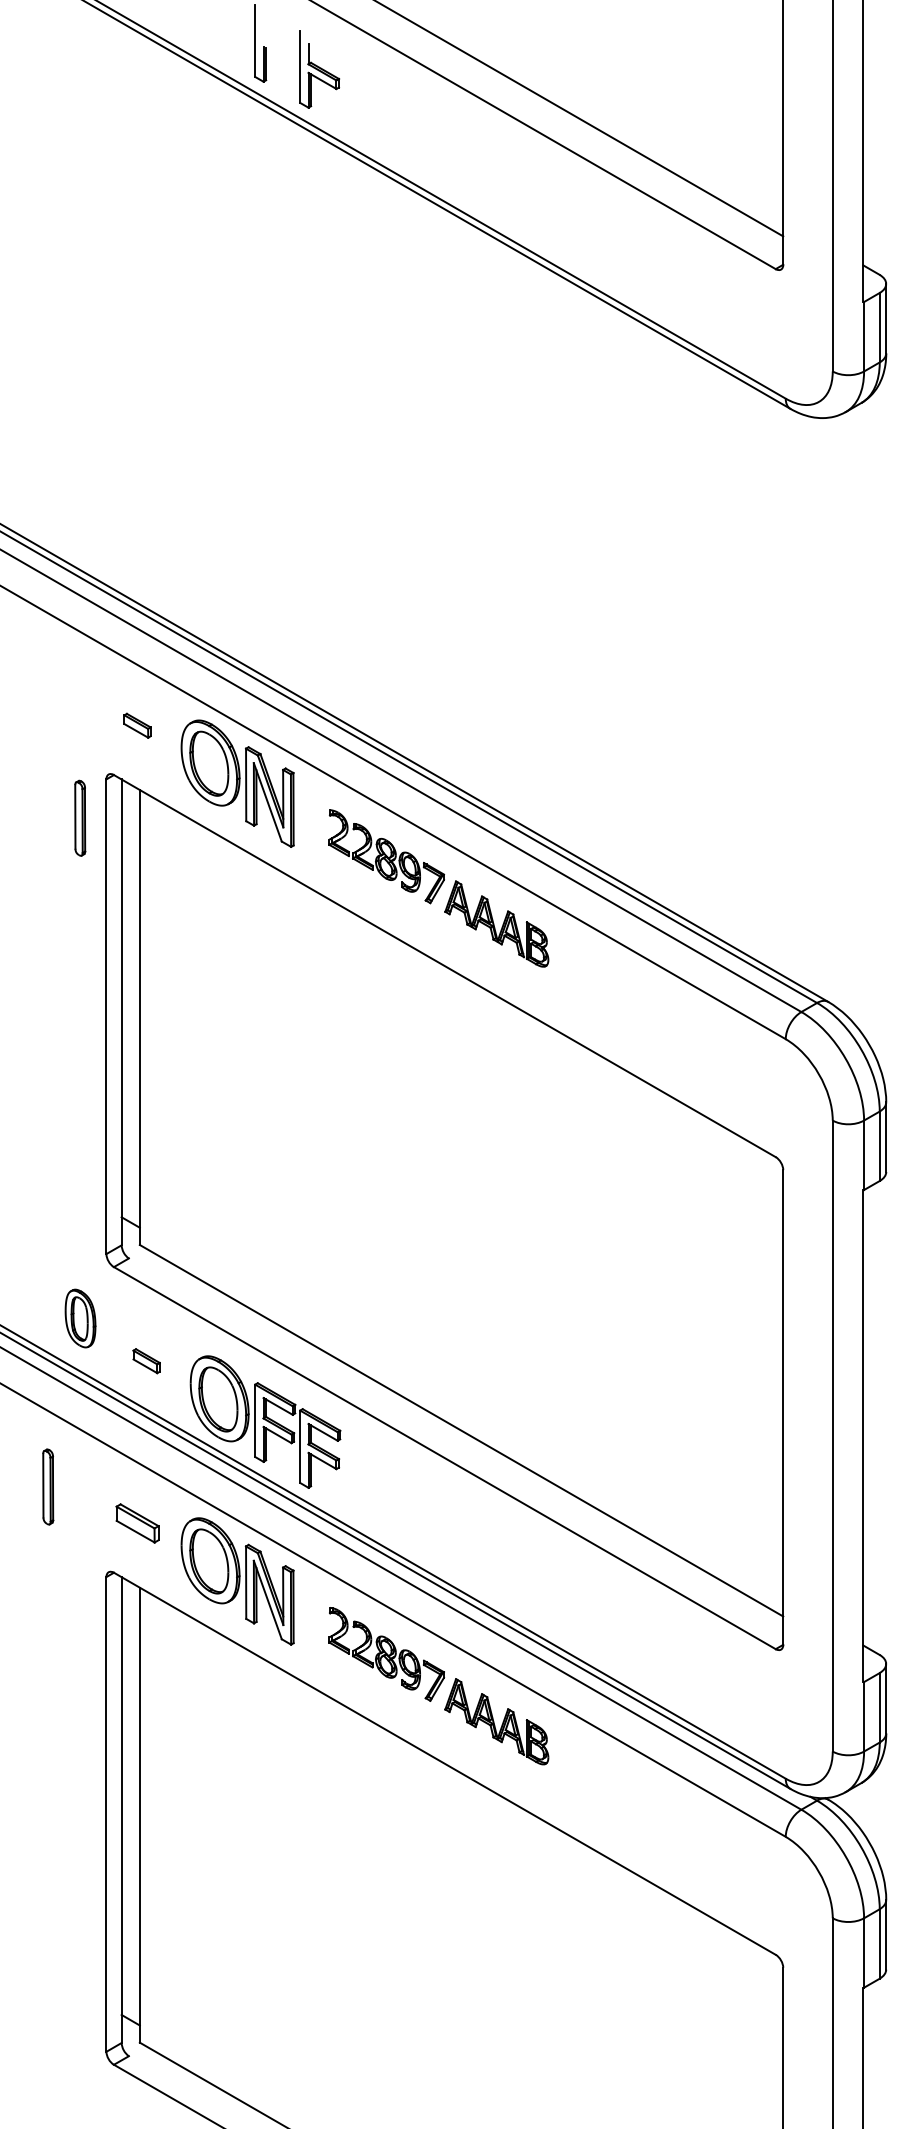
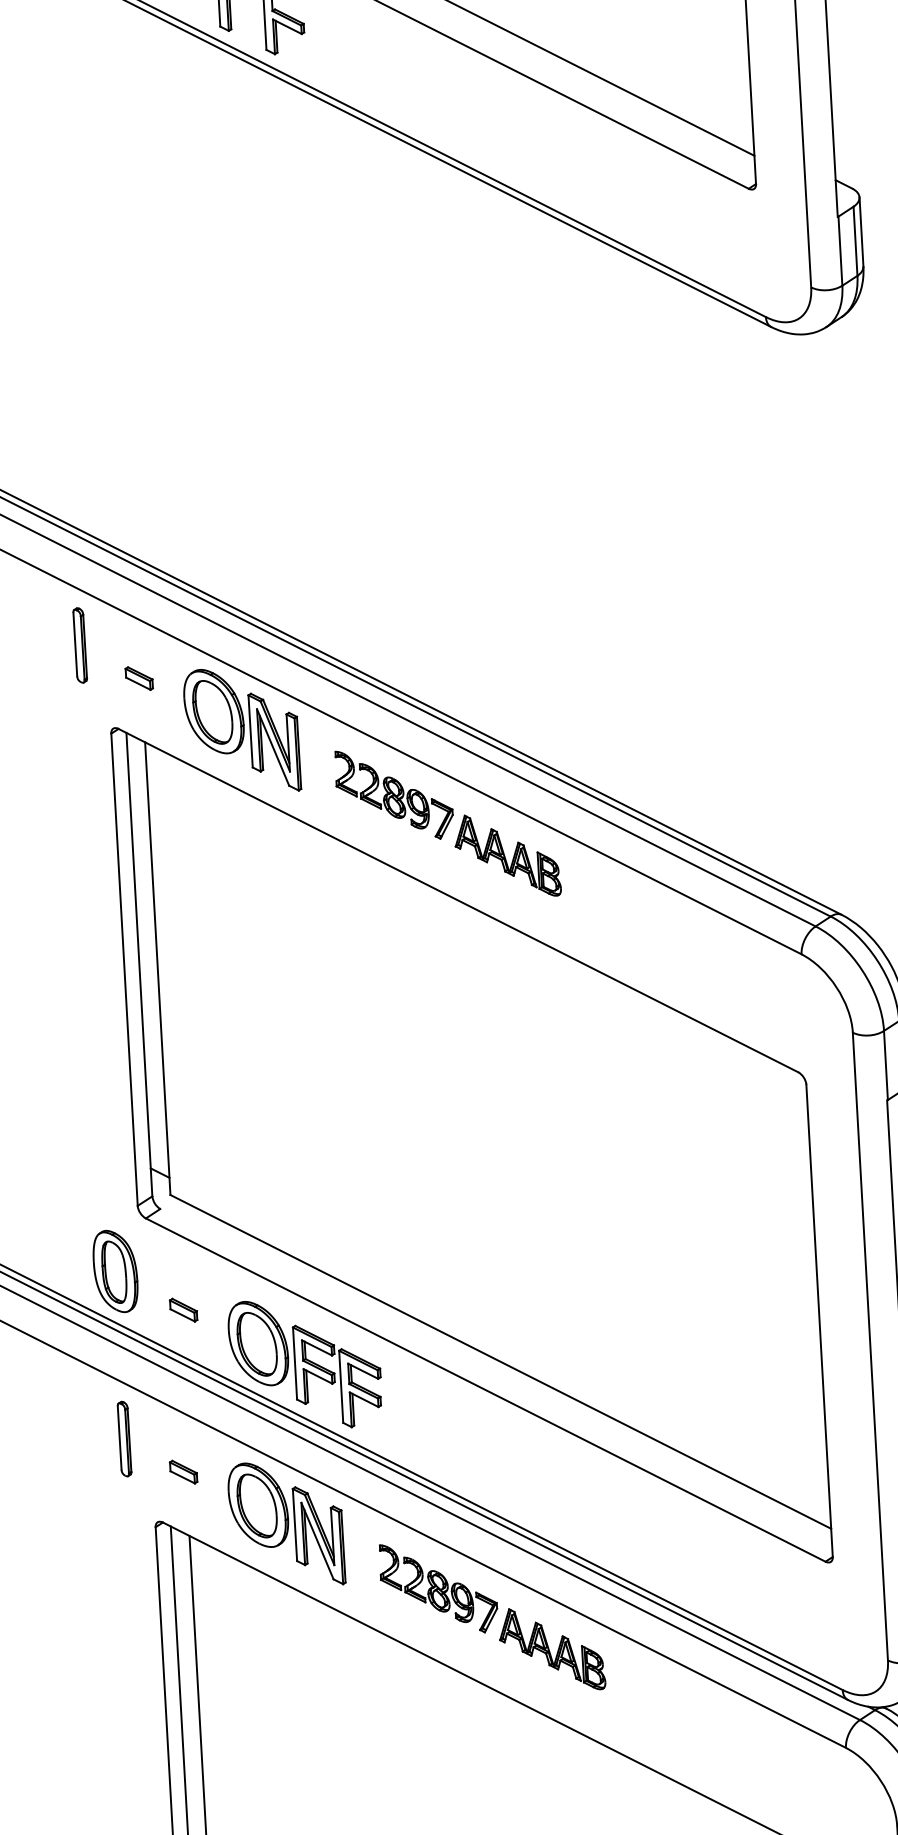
part: (80, 817) -> (80, 644), moved
part: (80, 1318) -> (115, 1271), size x1.43
part: (48, 1486) -> (124, 1438), moved
part: (137, 1523) -> (183, 1472), size x0.62

